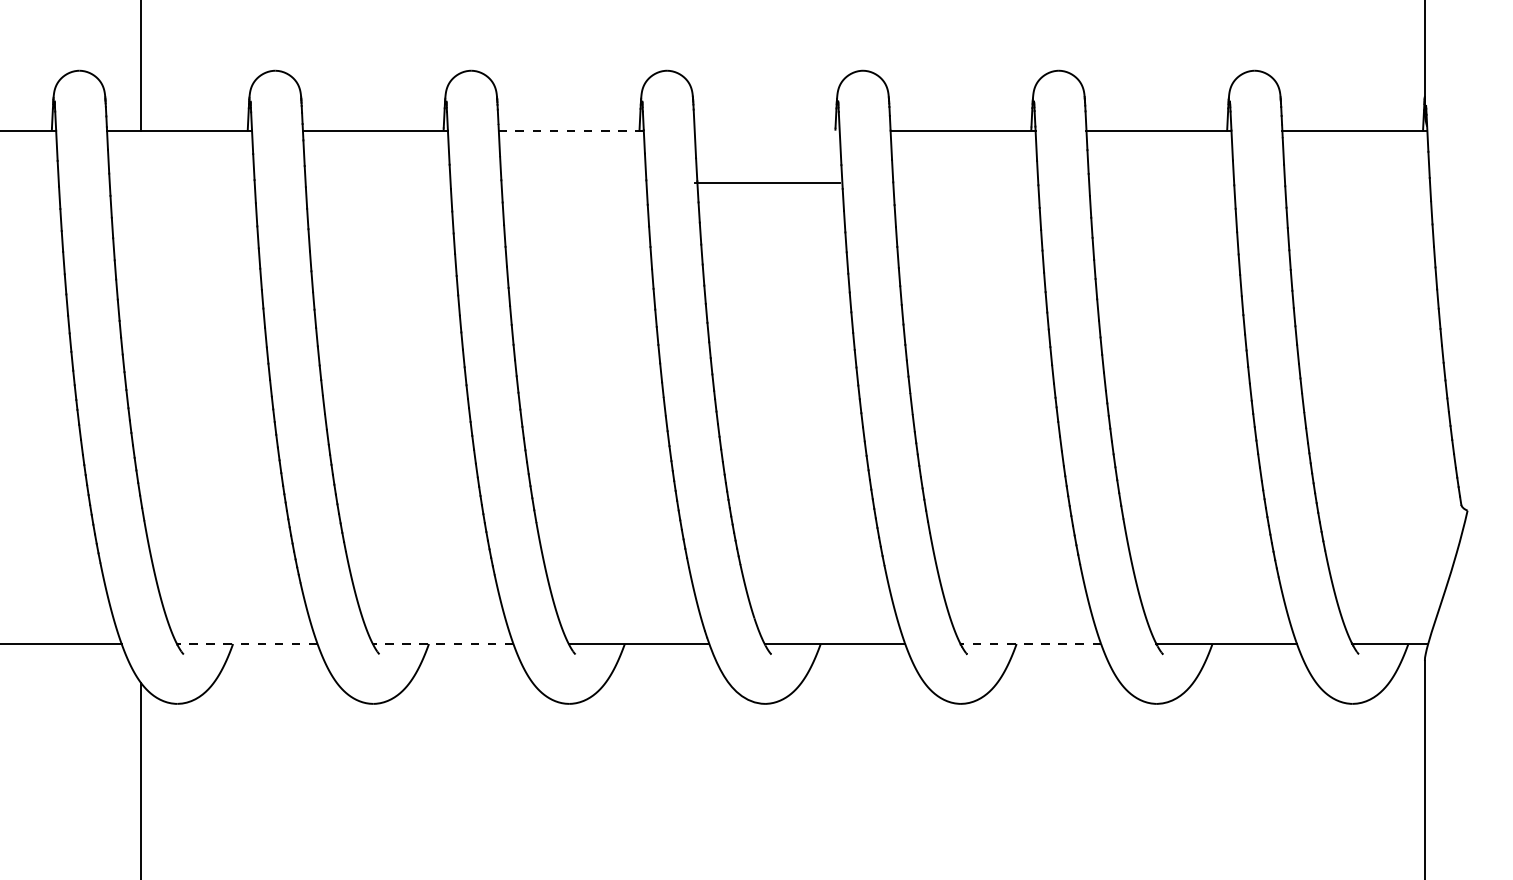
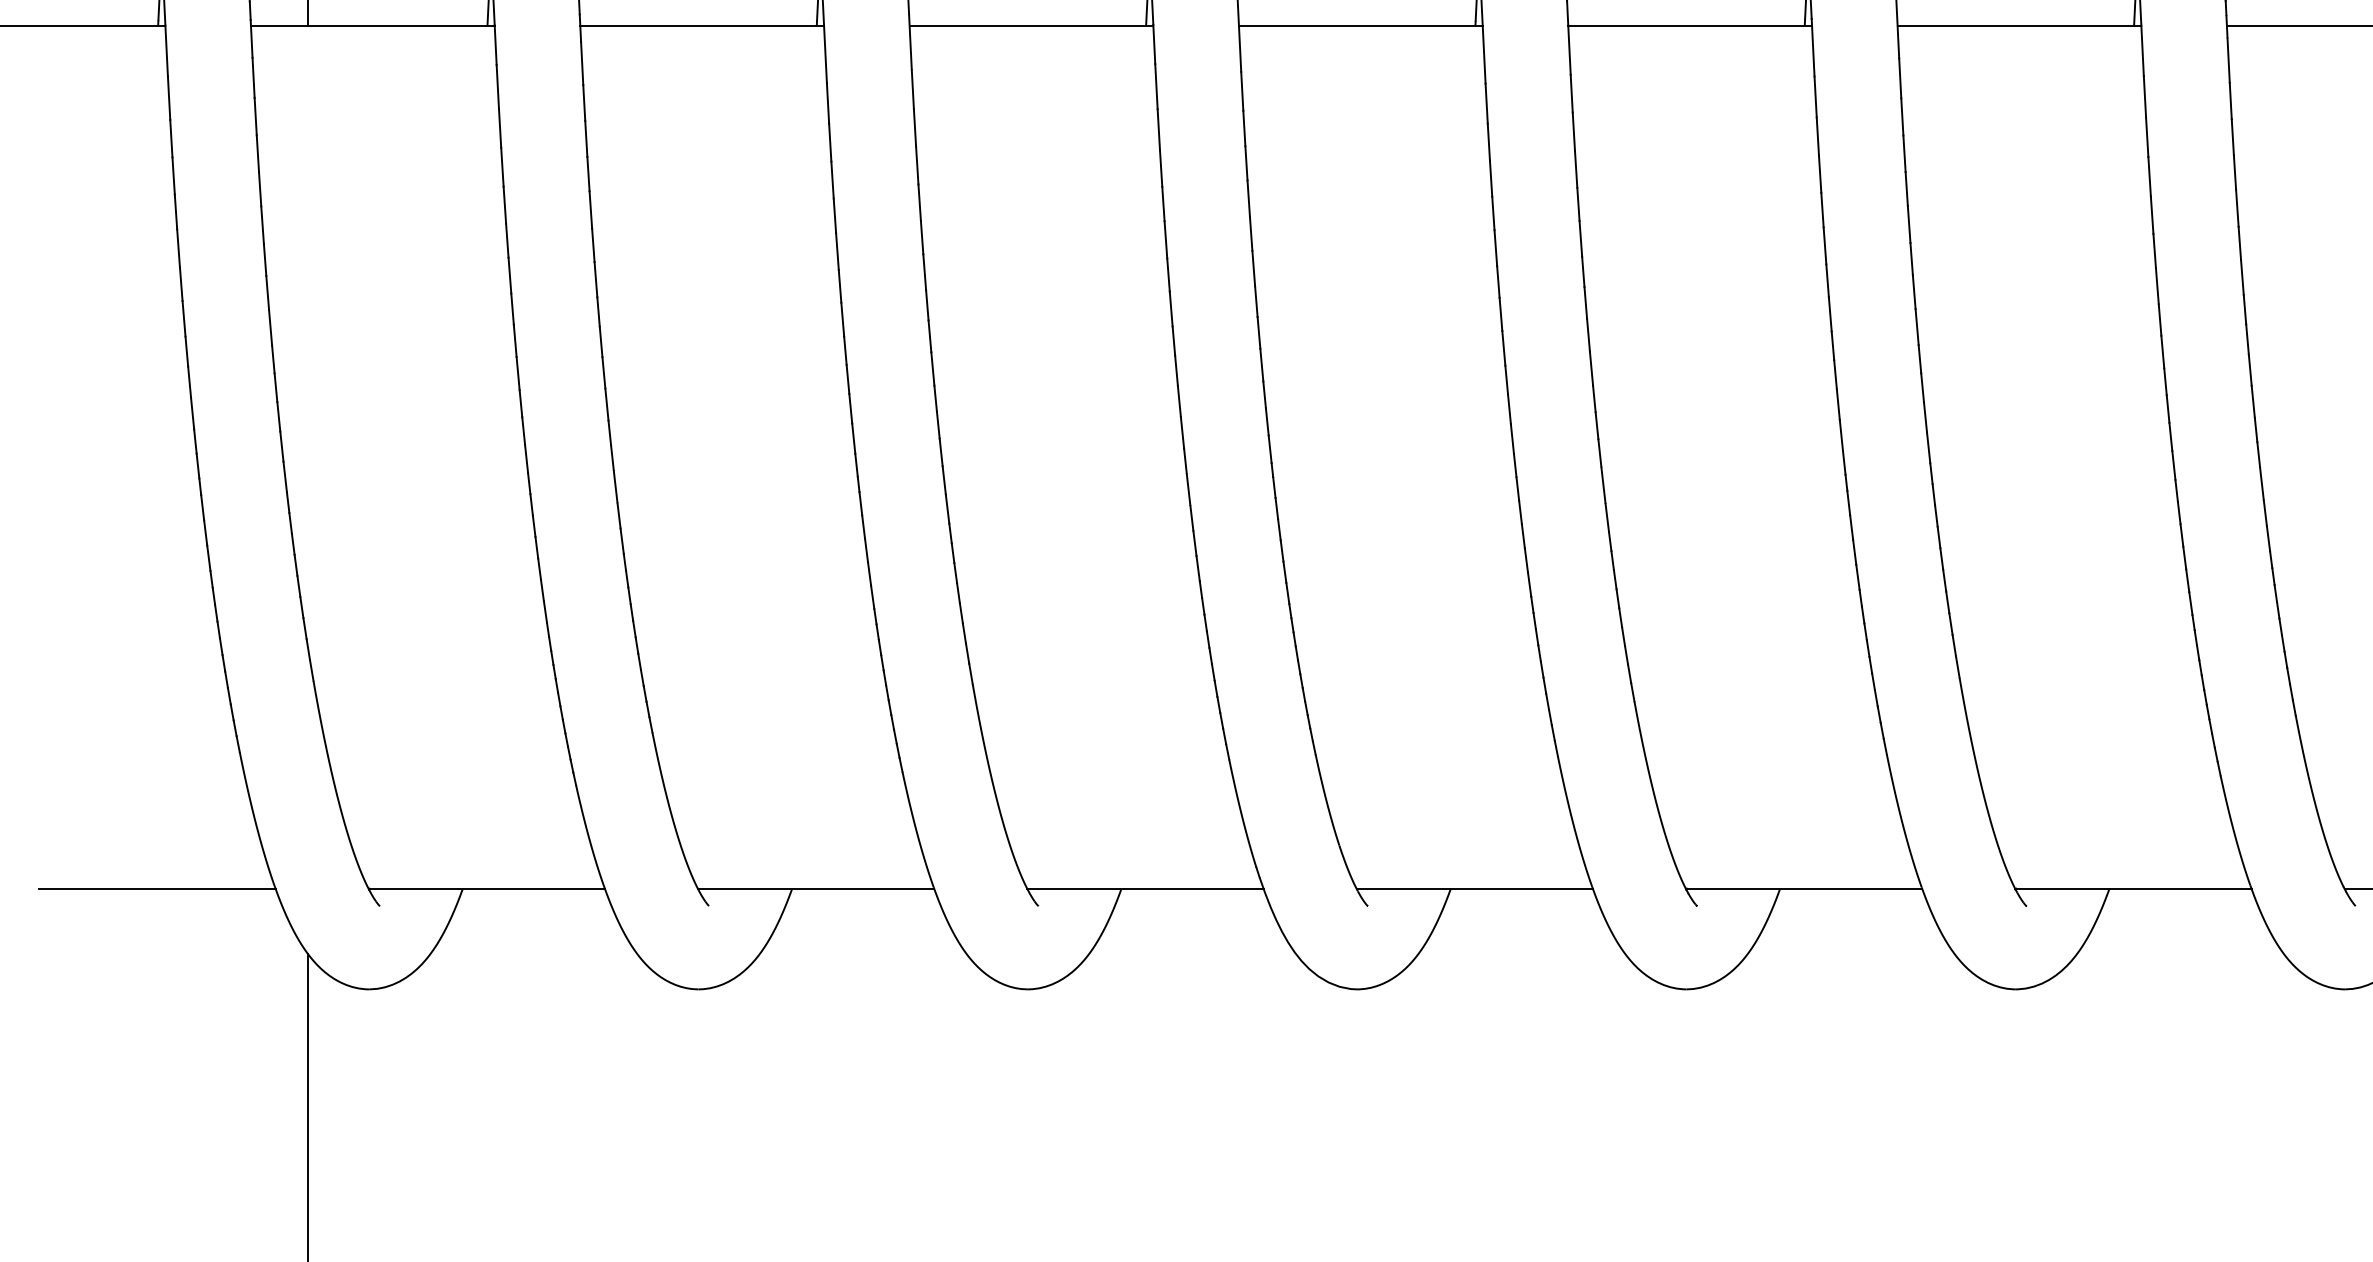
line: (570, 130) -> (1030, 25), dashed -> solid
line: (766, 182) -> (1359, 25), moved
line: (246, 644) -> (485, 889), dashed -> solid
line: (442, 644) -> (814, 889), dashed -> solid
line: (1030, 644) -> (1803, 889), dashed -> solid

